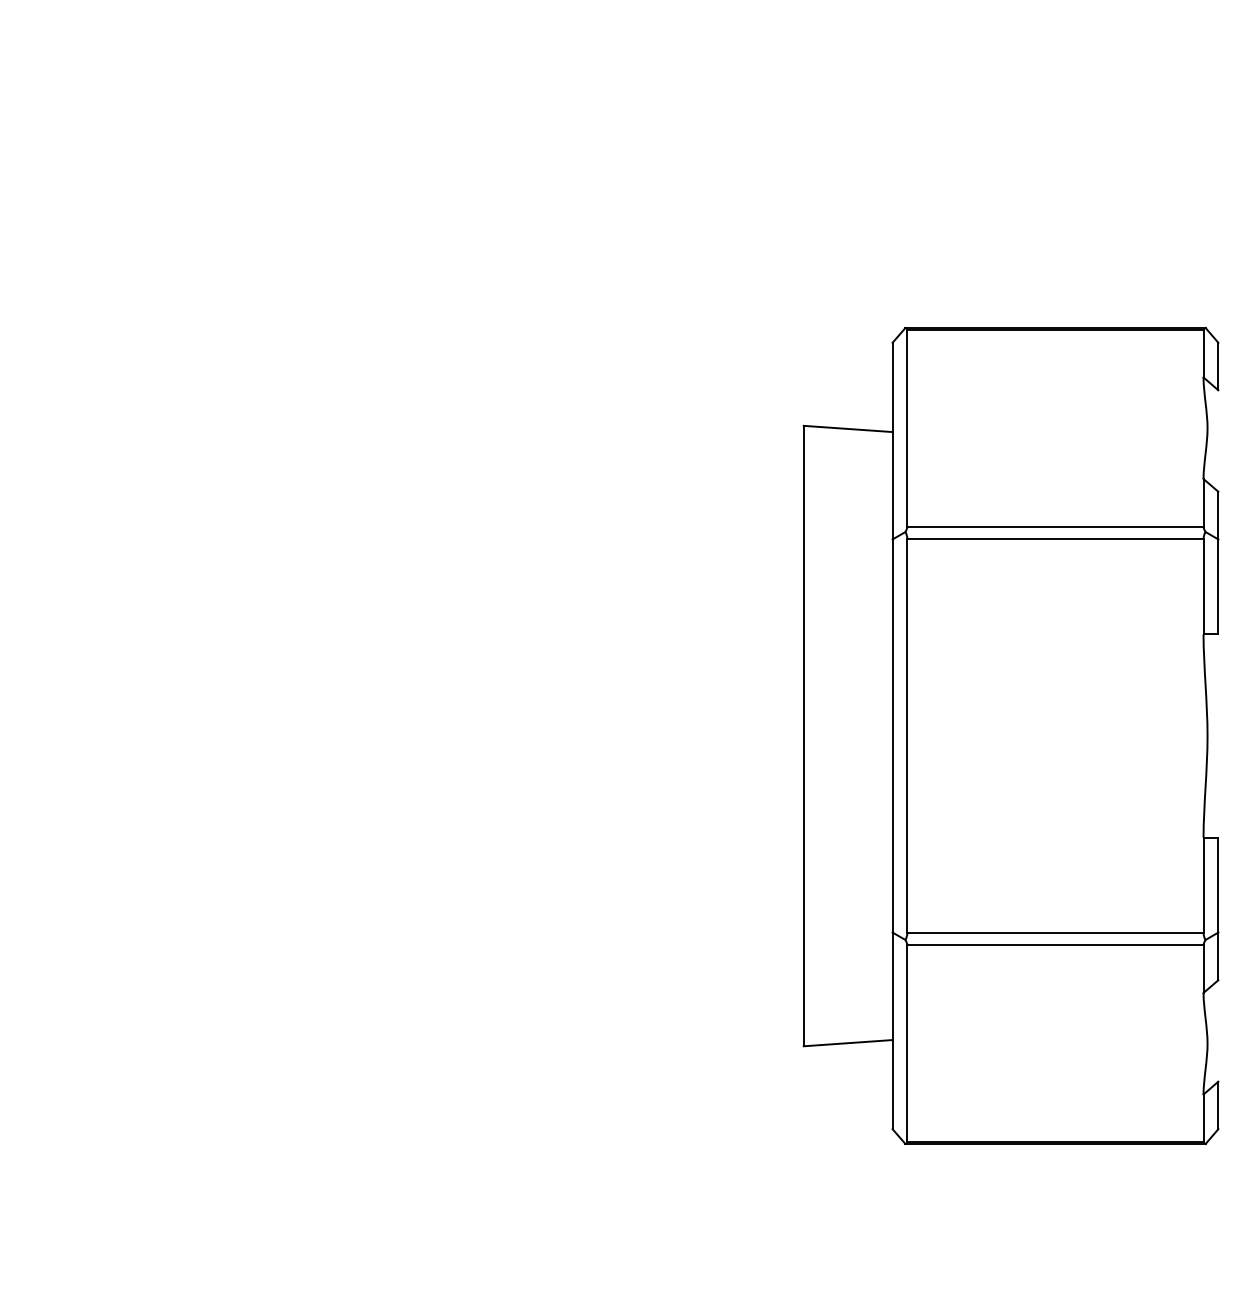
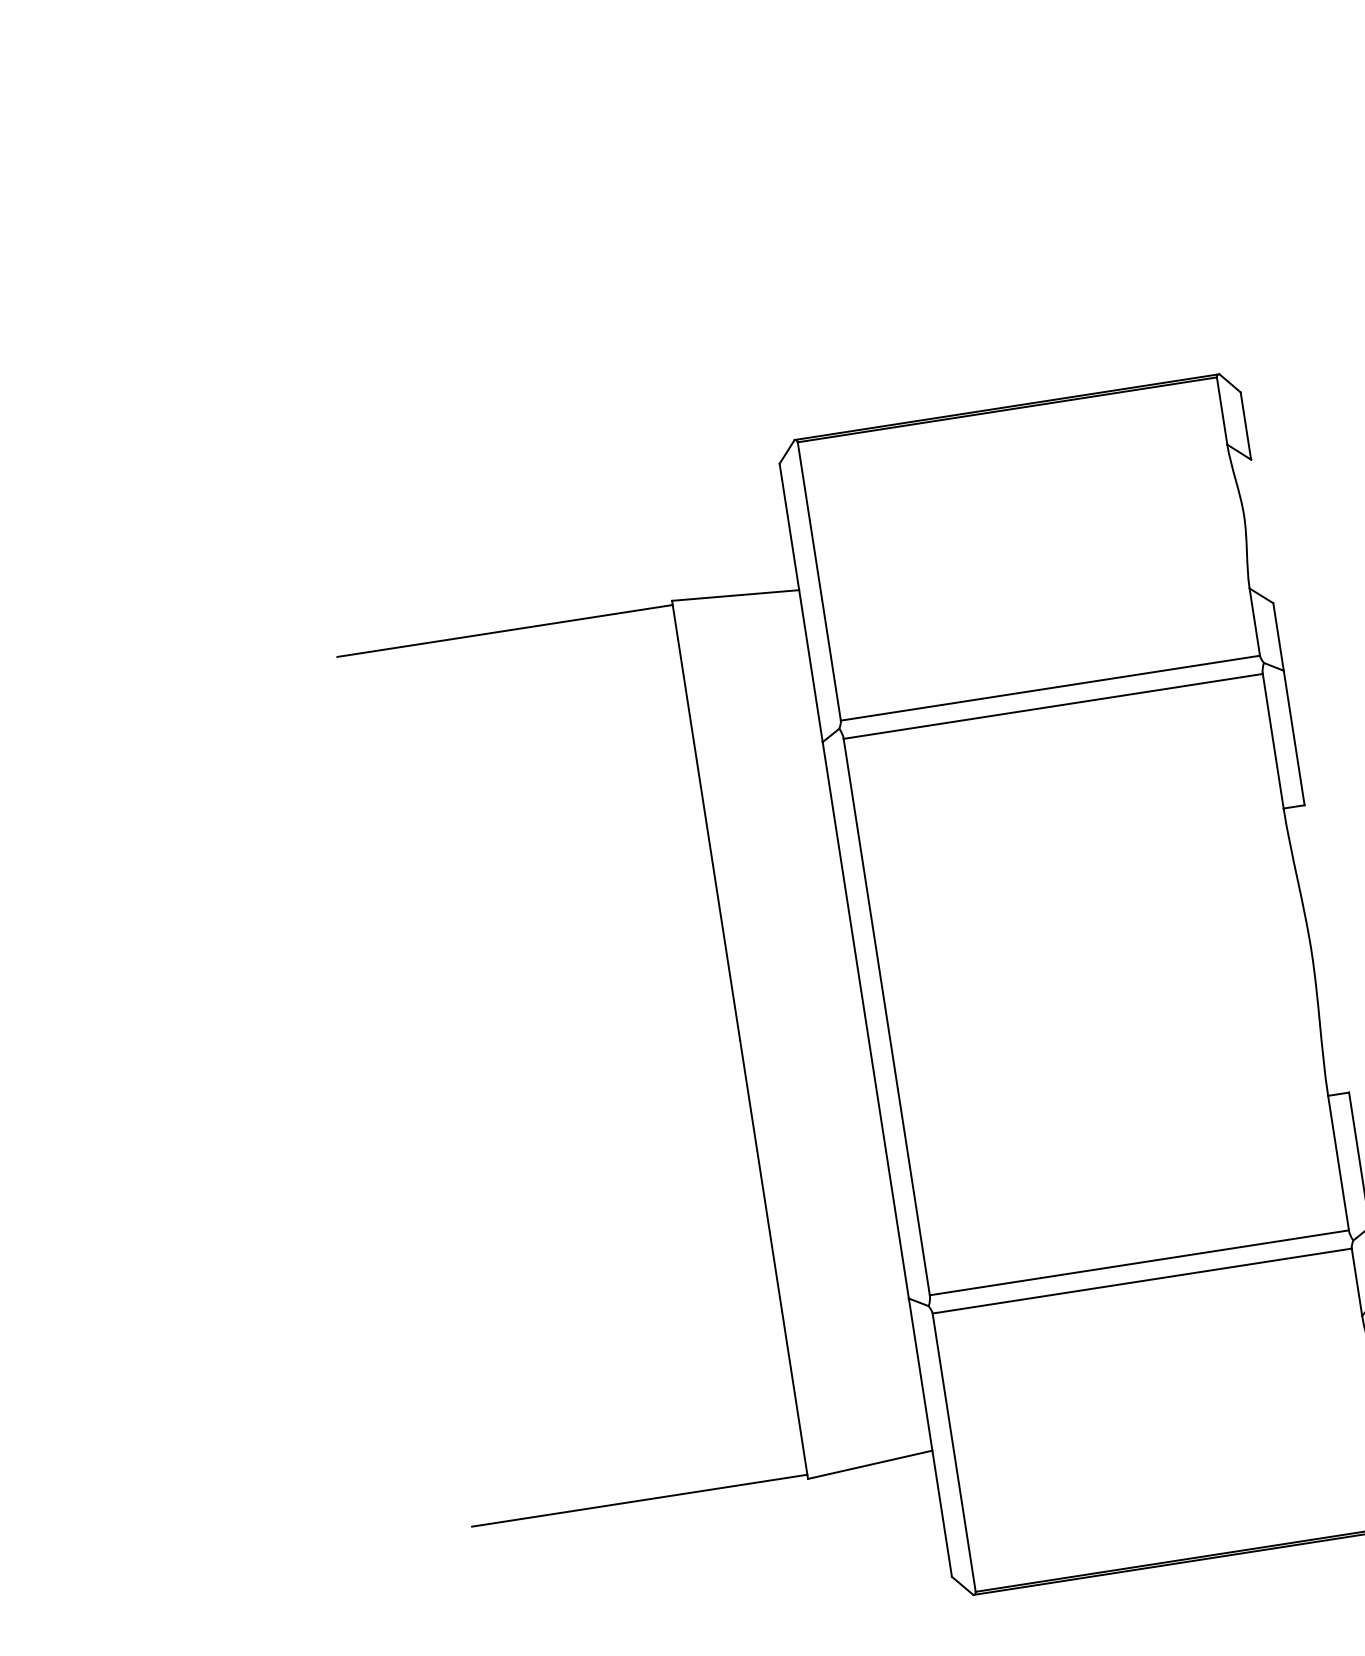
line: (684, 428) -> (503, 630), added
line: (684, 1043) -> (638, 1501), added

